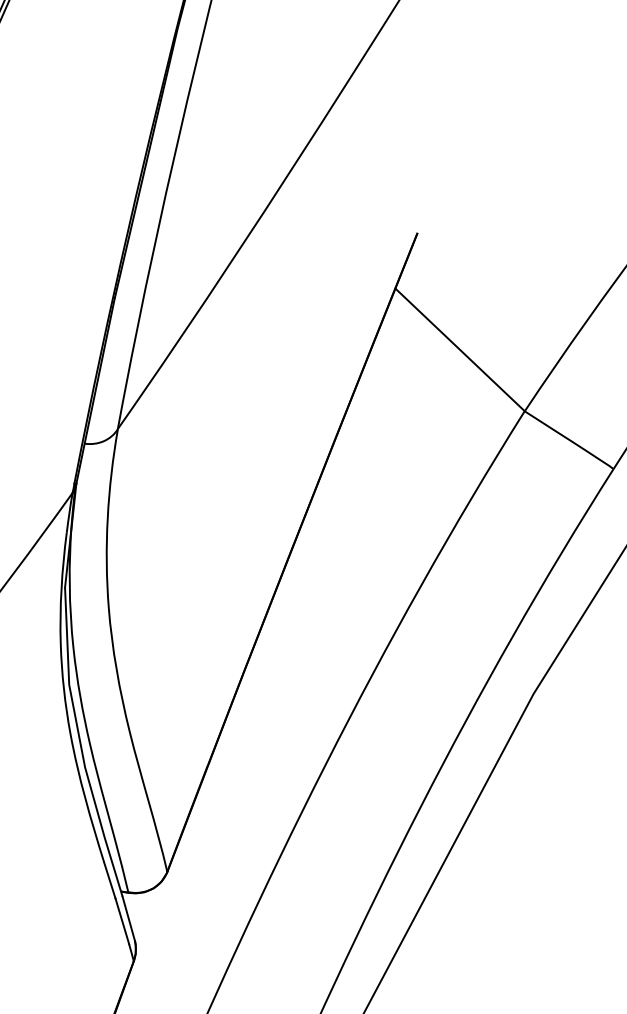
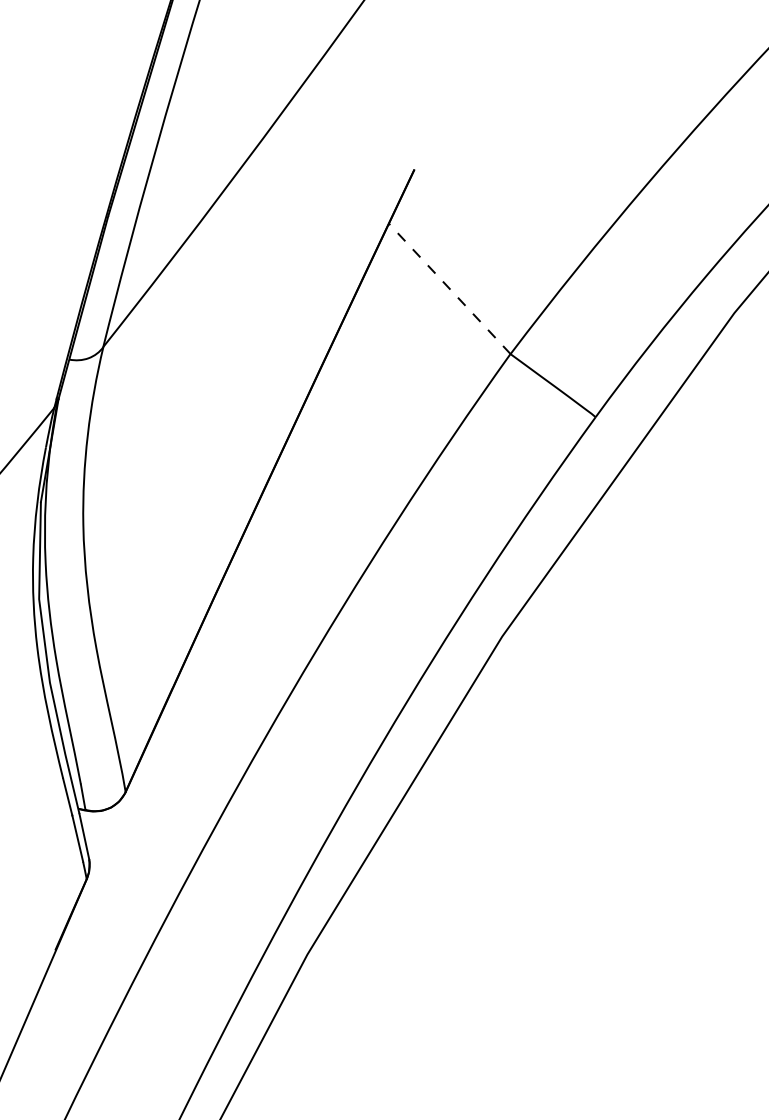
line: (459, 349) -> (449, 288), solid -> dashed

